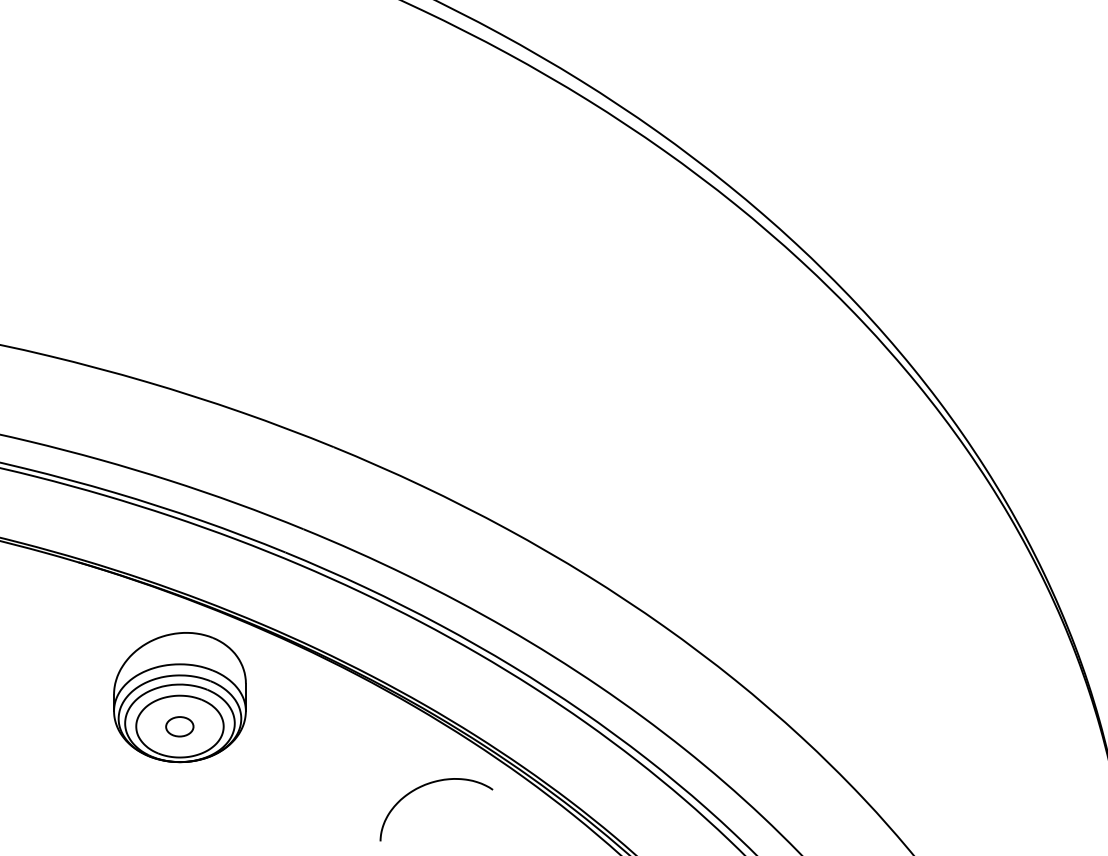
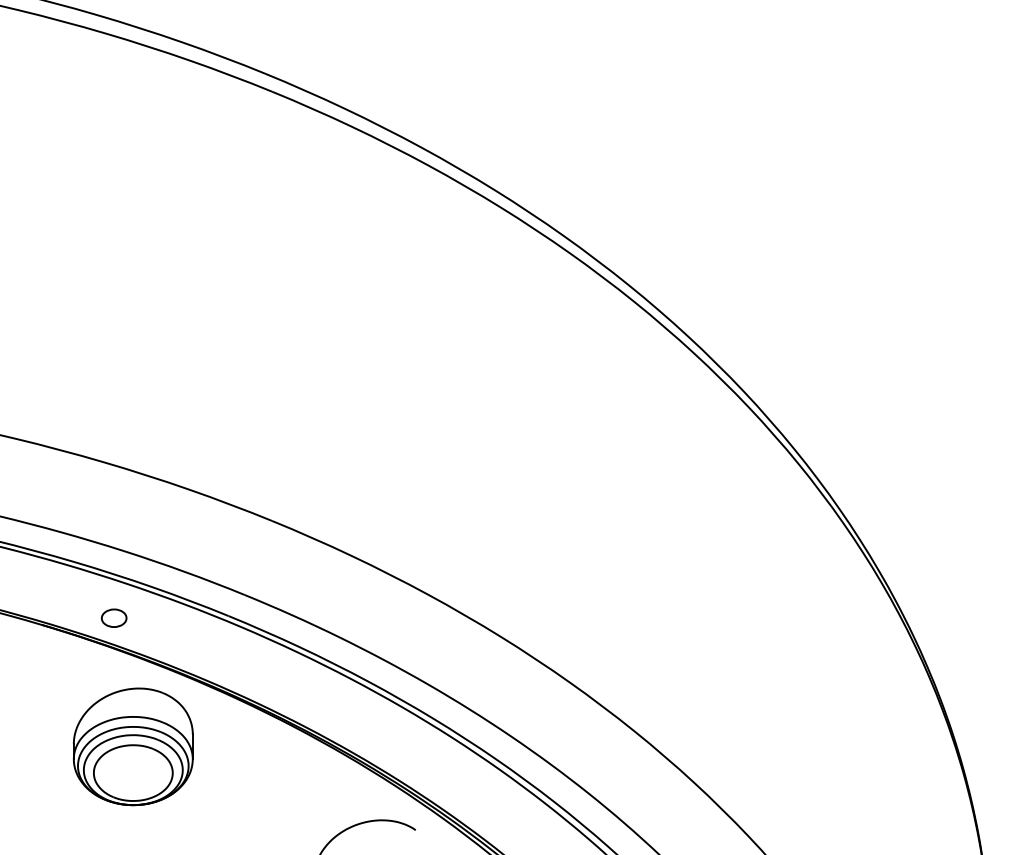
part: (179, 725) -> (113, 617), moved

